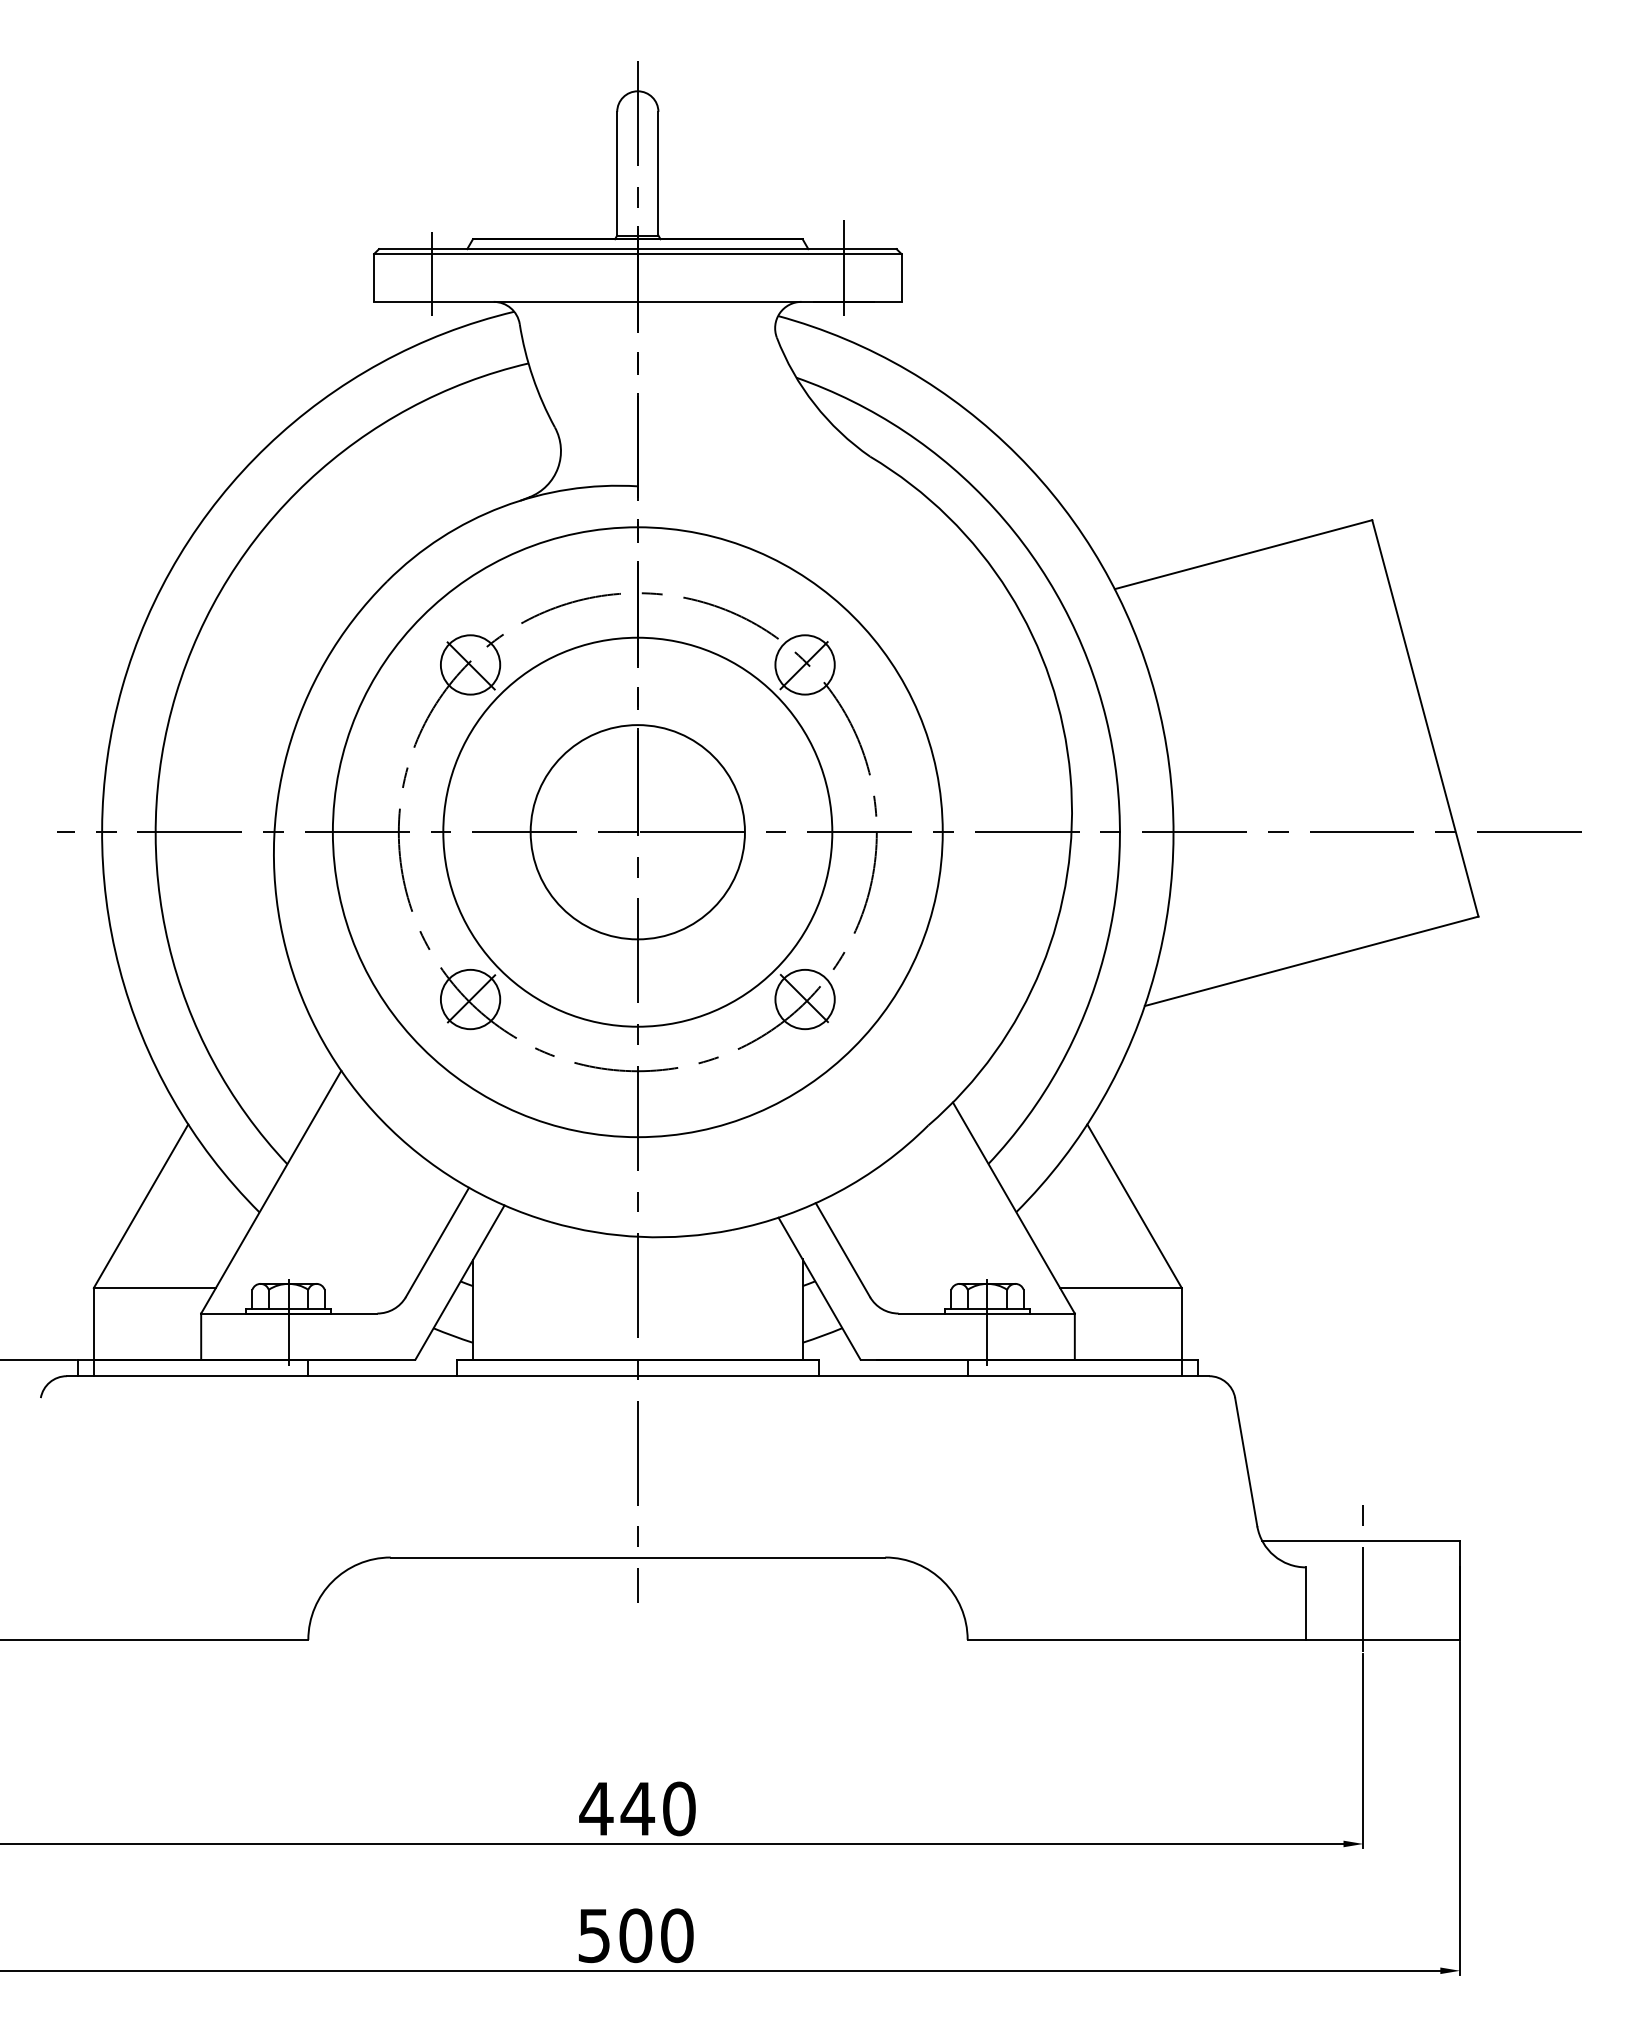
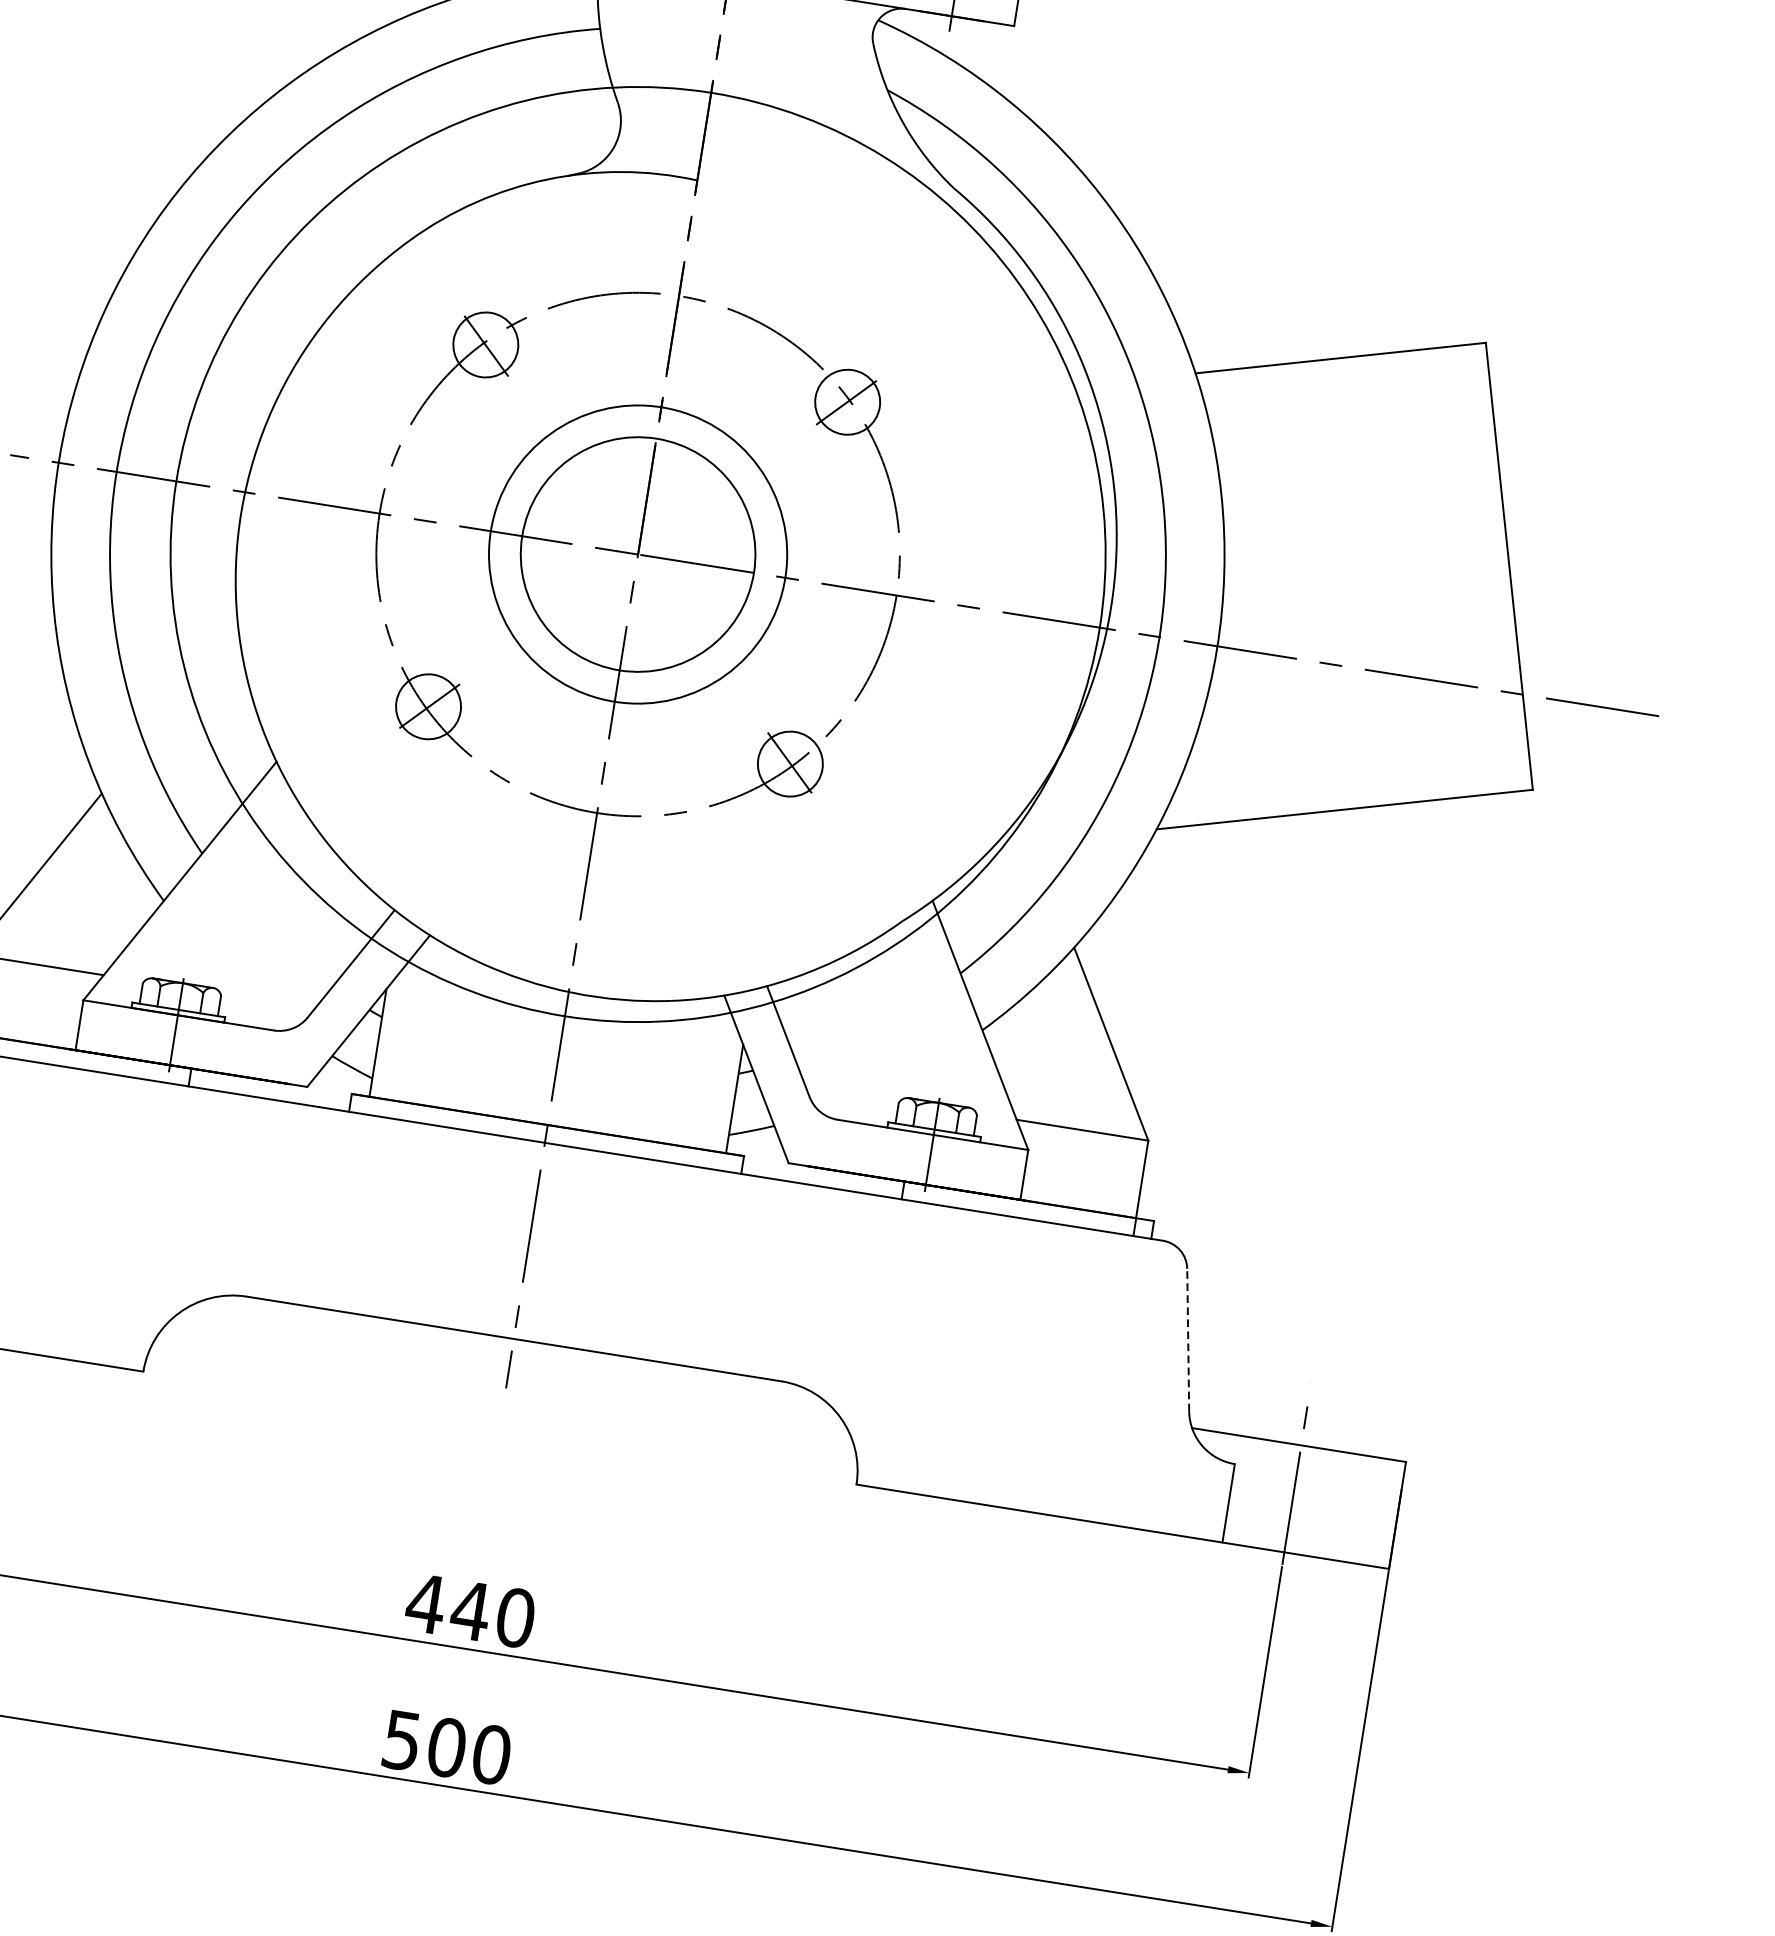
circle: (637, 831) -> (637, 553), size x0.7
circle: (637, 832) -> (637, 554), size x1.4
line: (1246, 1461) -> (1188, 1339), solid -> dashed

